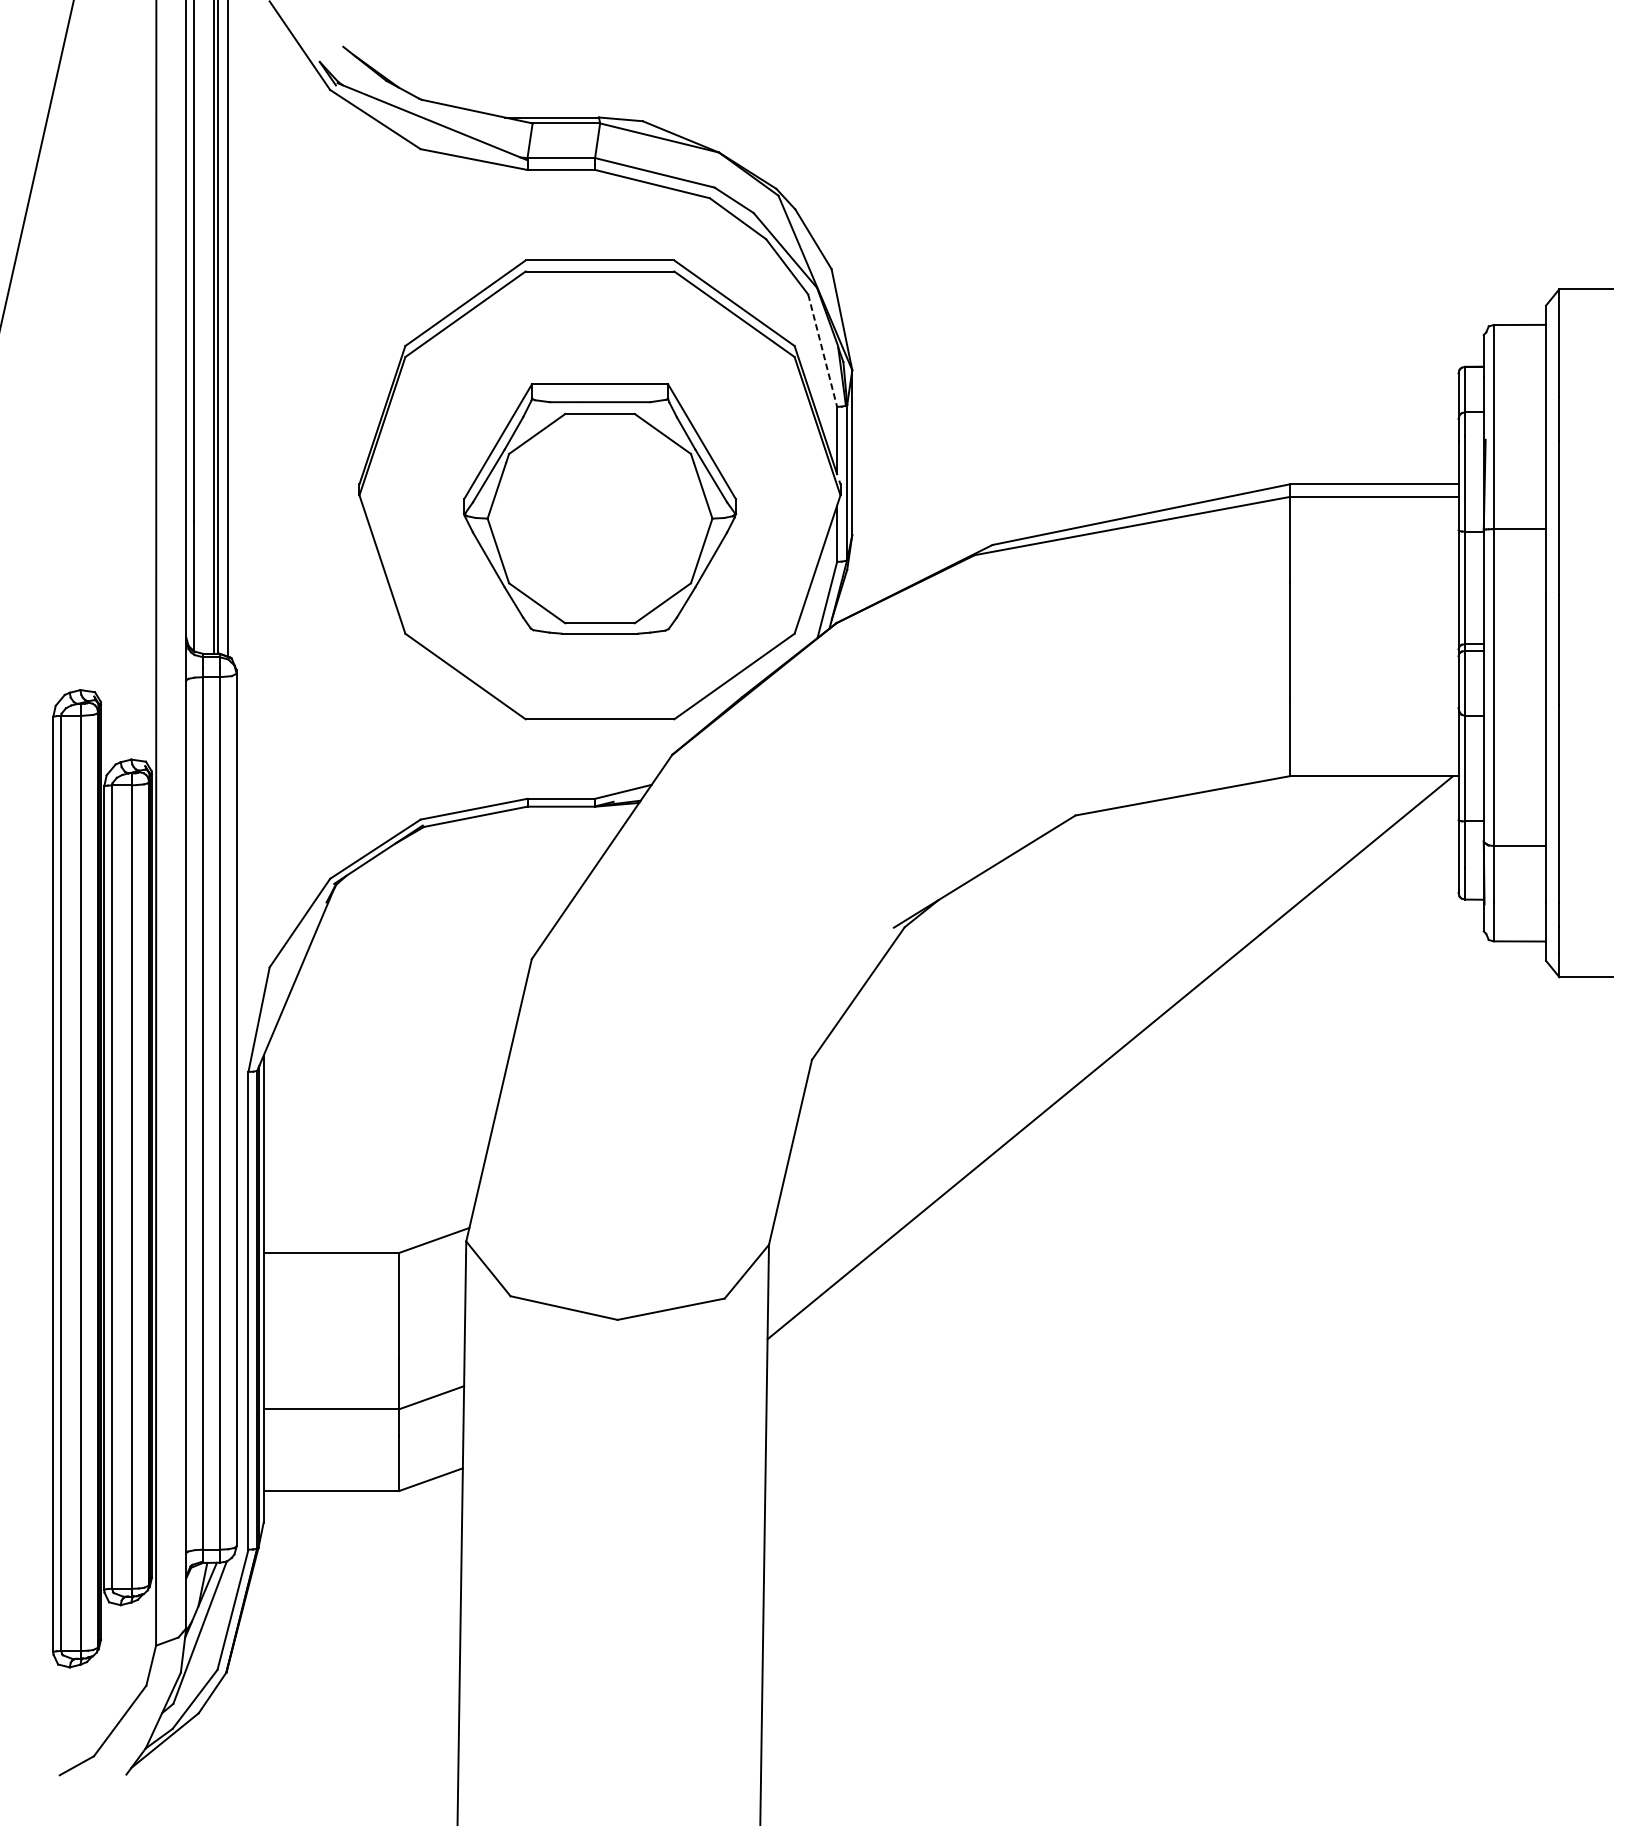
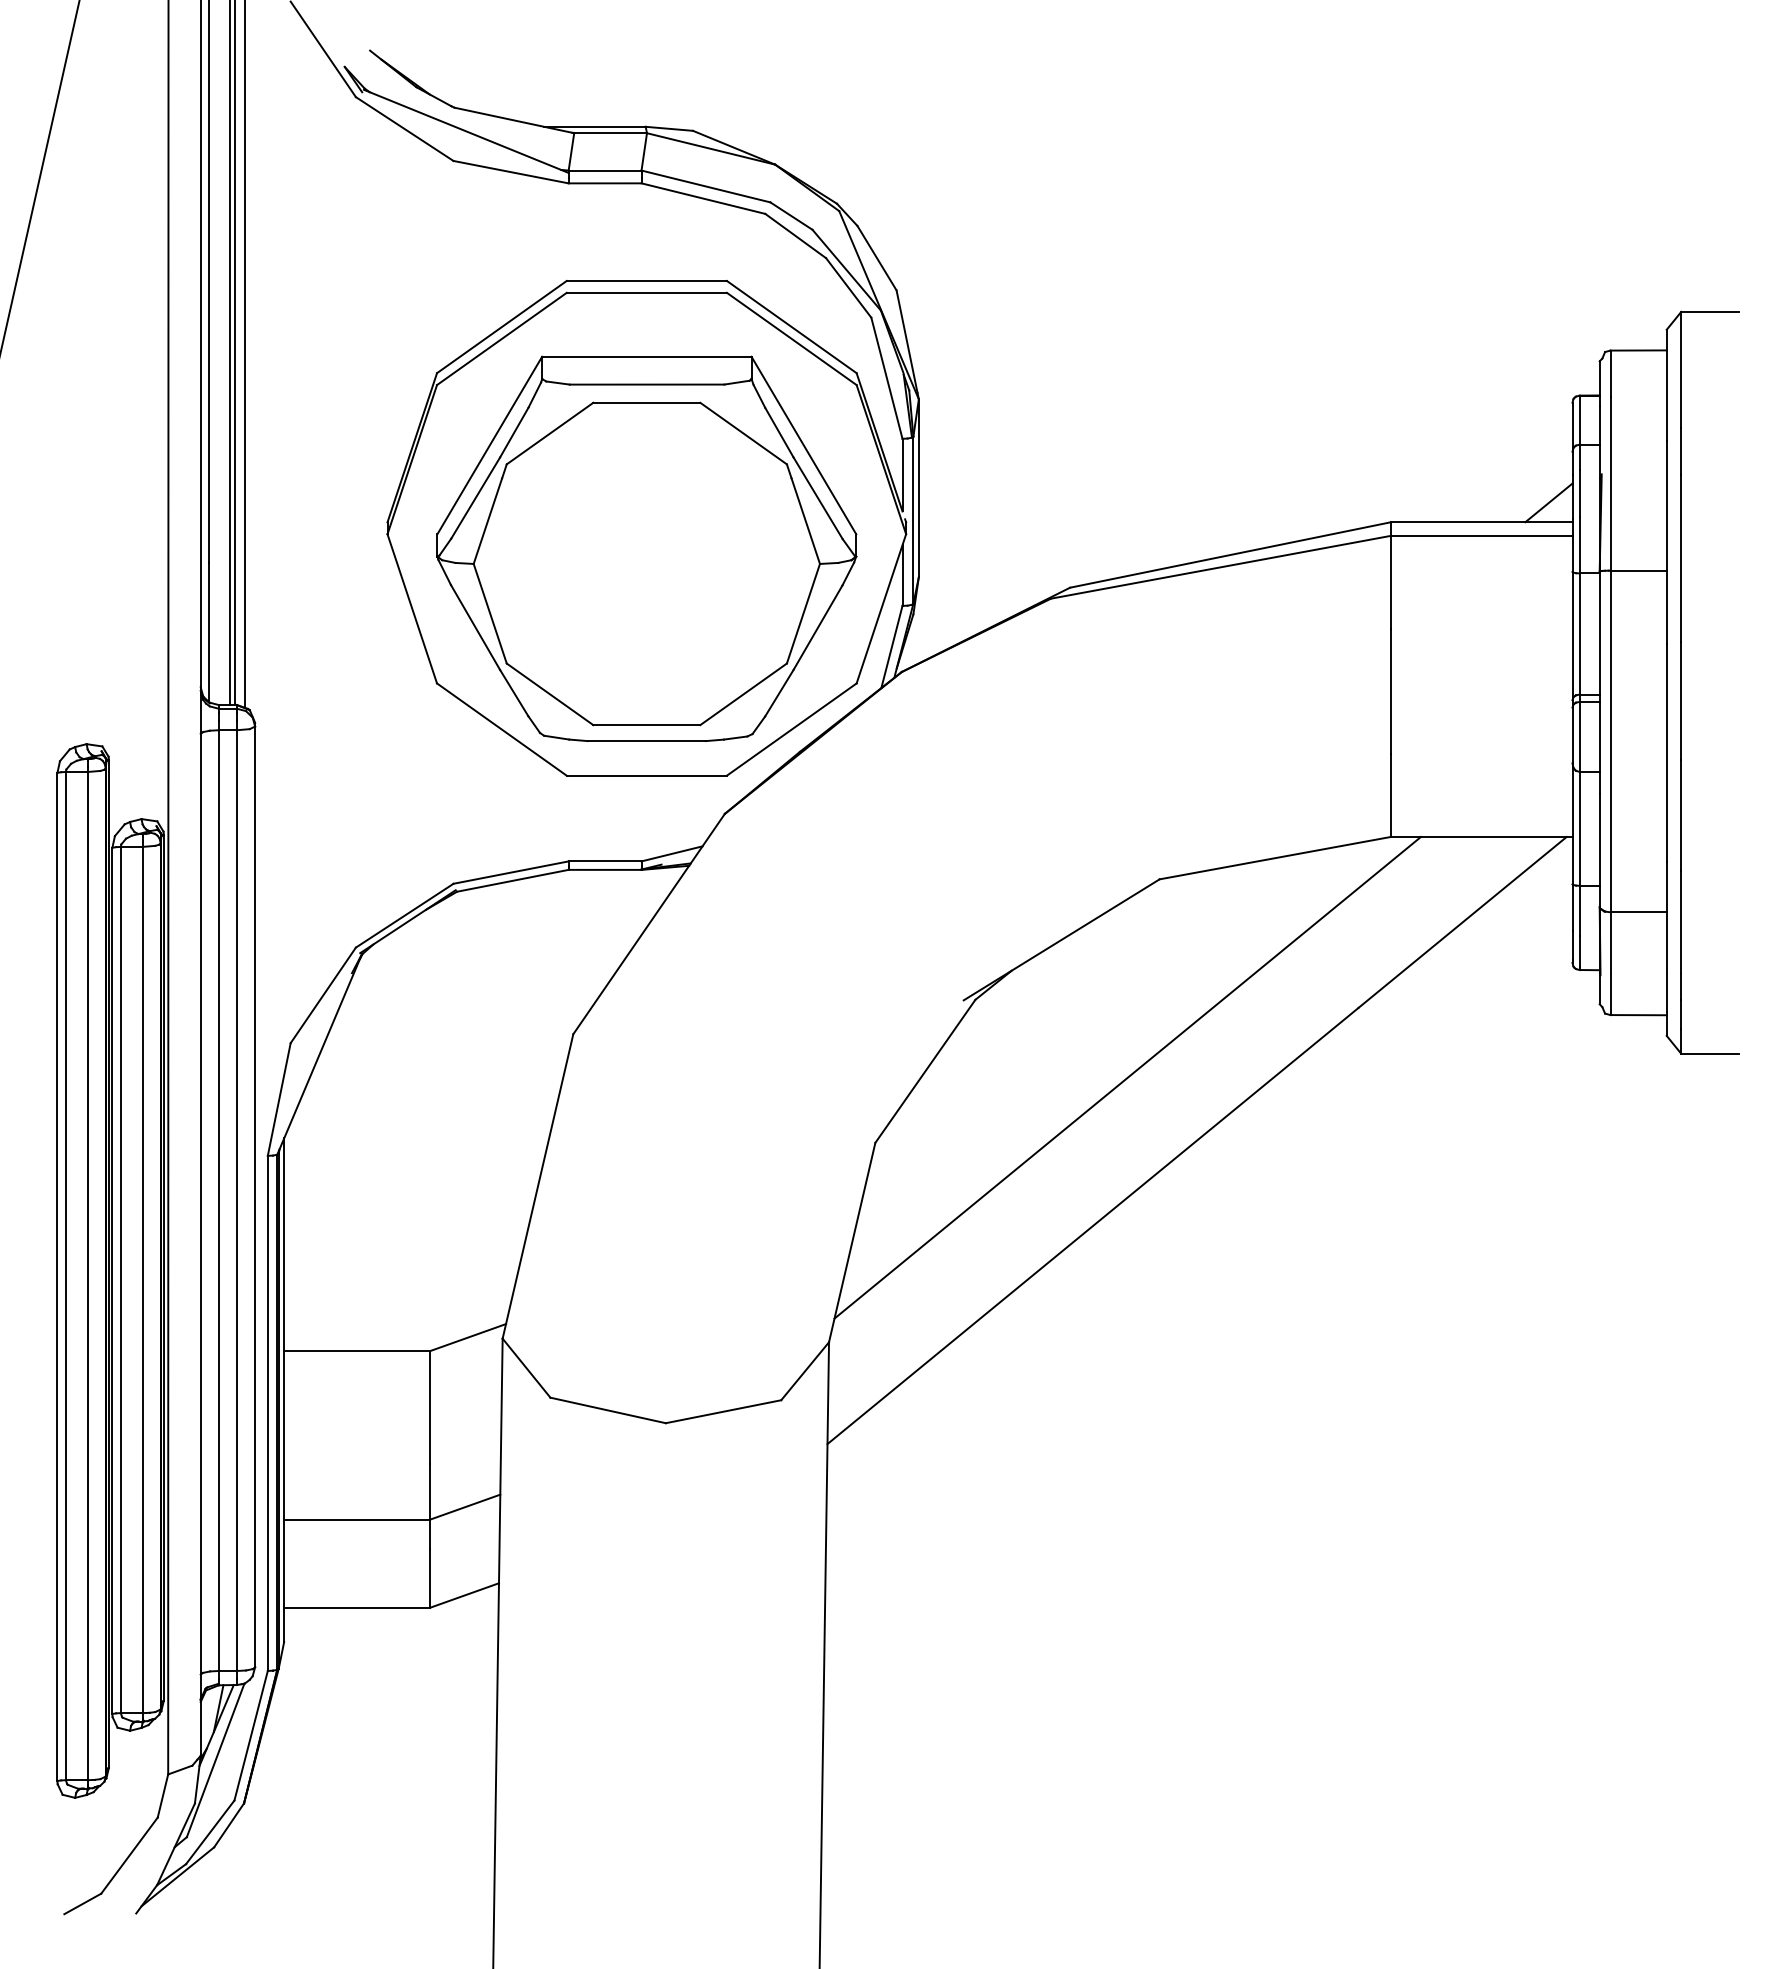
line: (822, 350) -> (886, 378), dashed -> solid
line: (1436, 465) -> (1548, 502), added
part: (599, 508) -> (646, 548), size x1.43
line: (1045, 999) -> (1127, 1077), added

